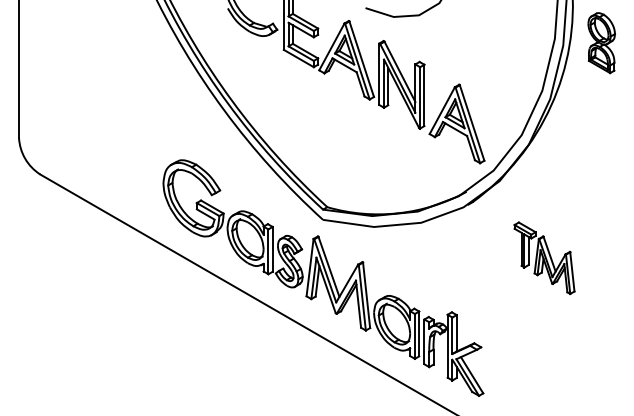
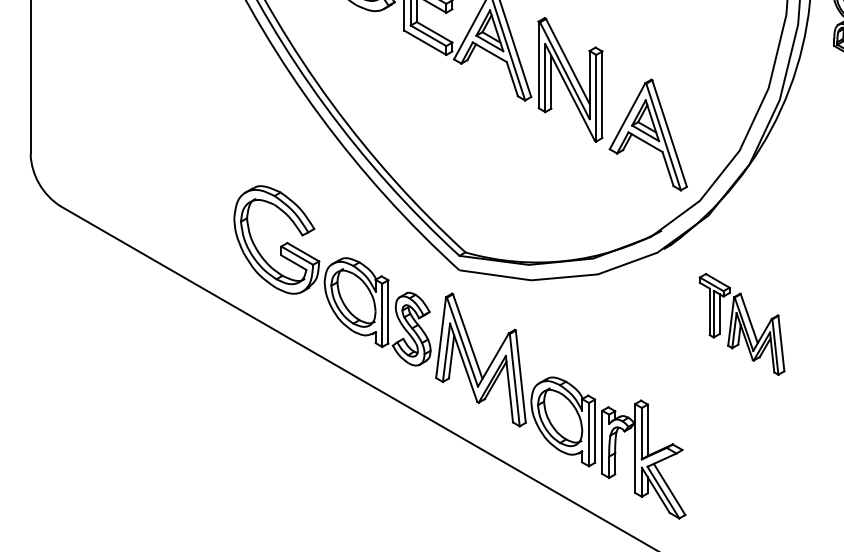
part: (544, 257) -> (742, 323), moved

